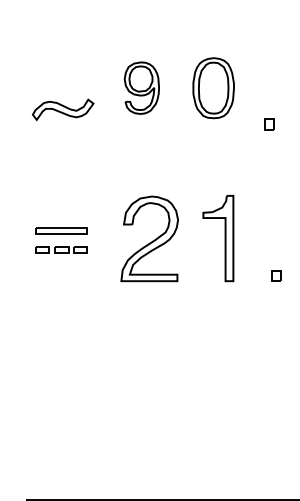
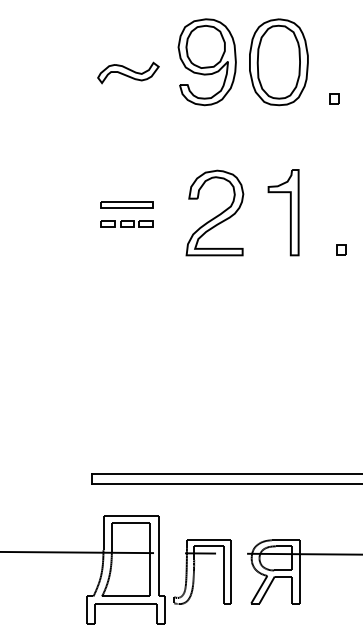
part: (141, 88) -> (206, 62), size x1.67
part: (213, 88) -> (278, 62), size x1.43
part: (63, 109) -> (128, 72), moved

